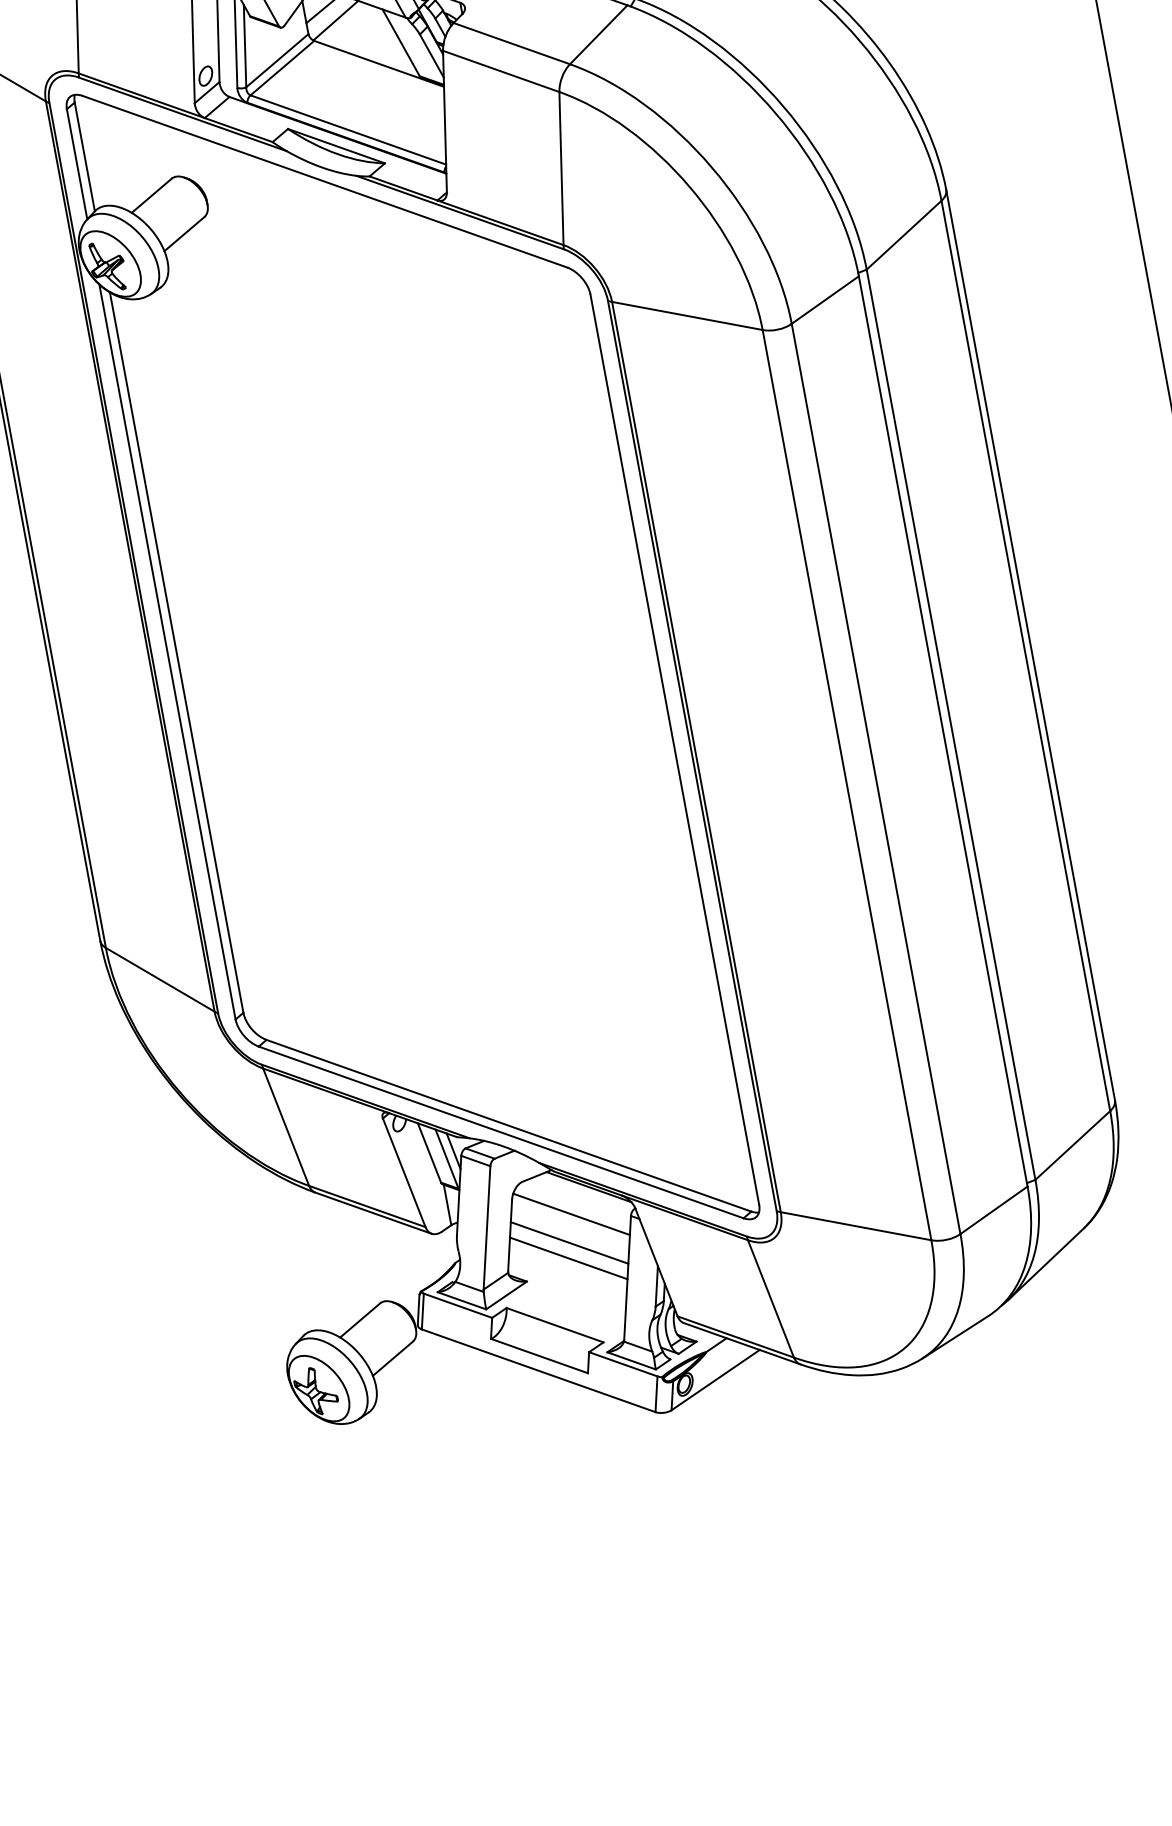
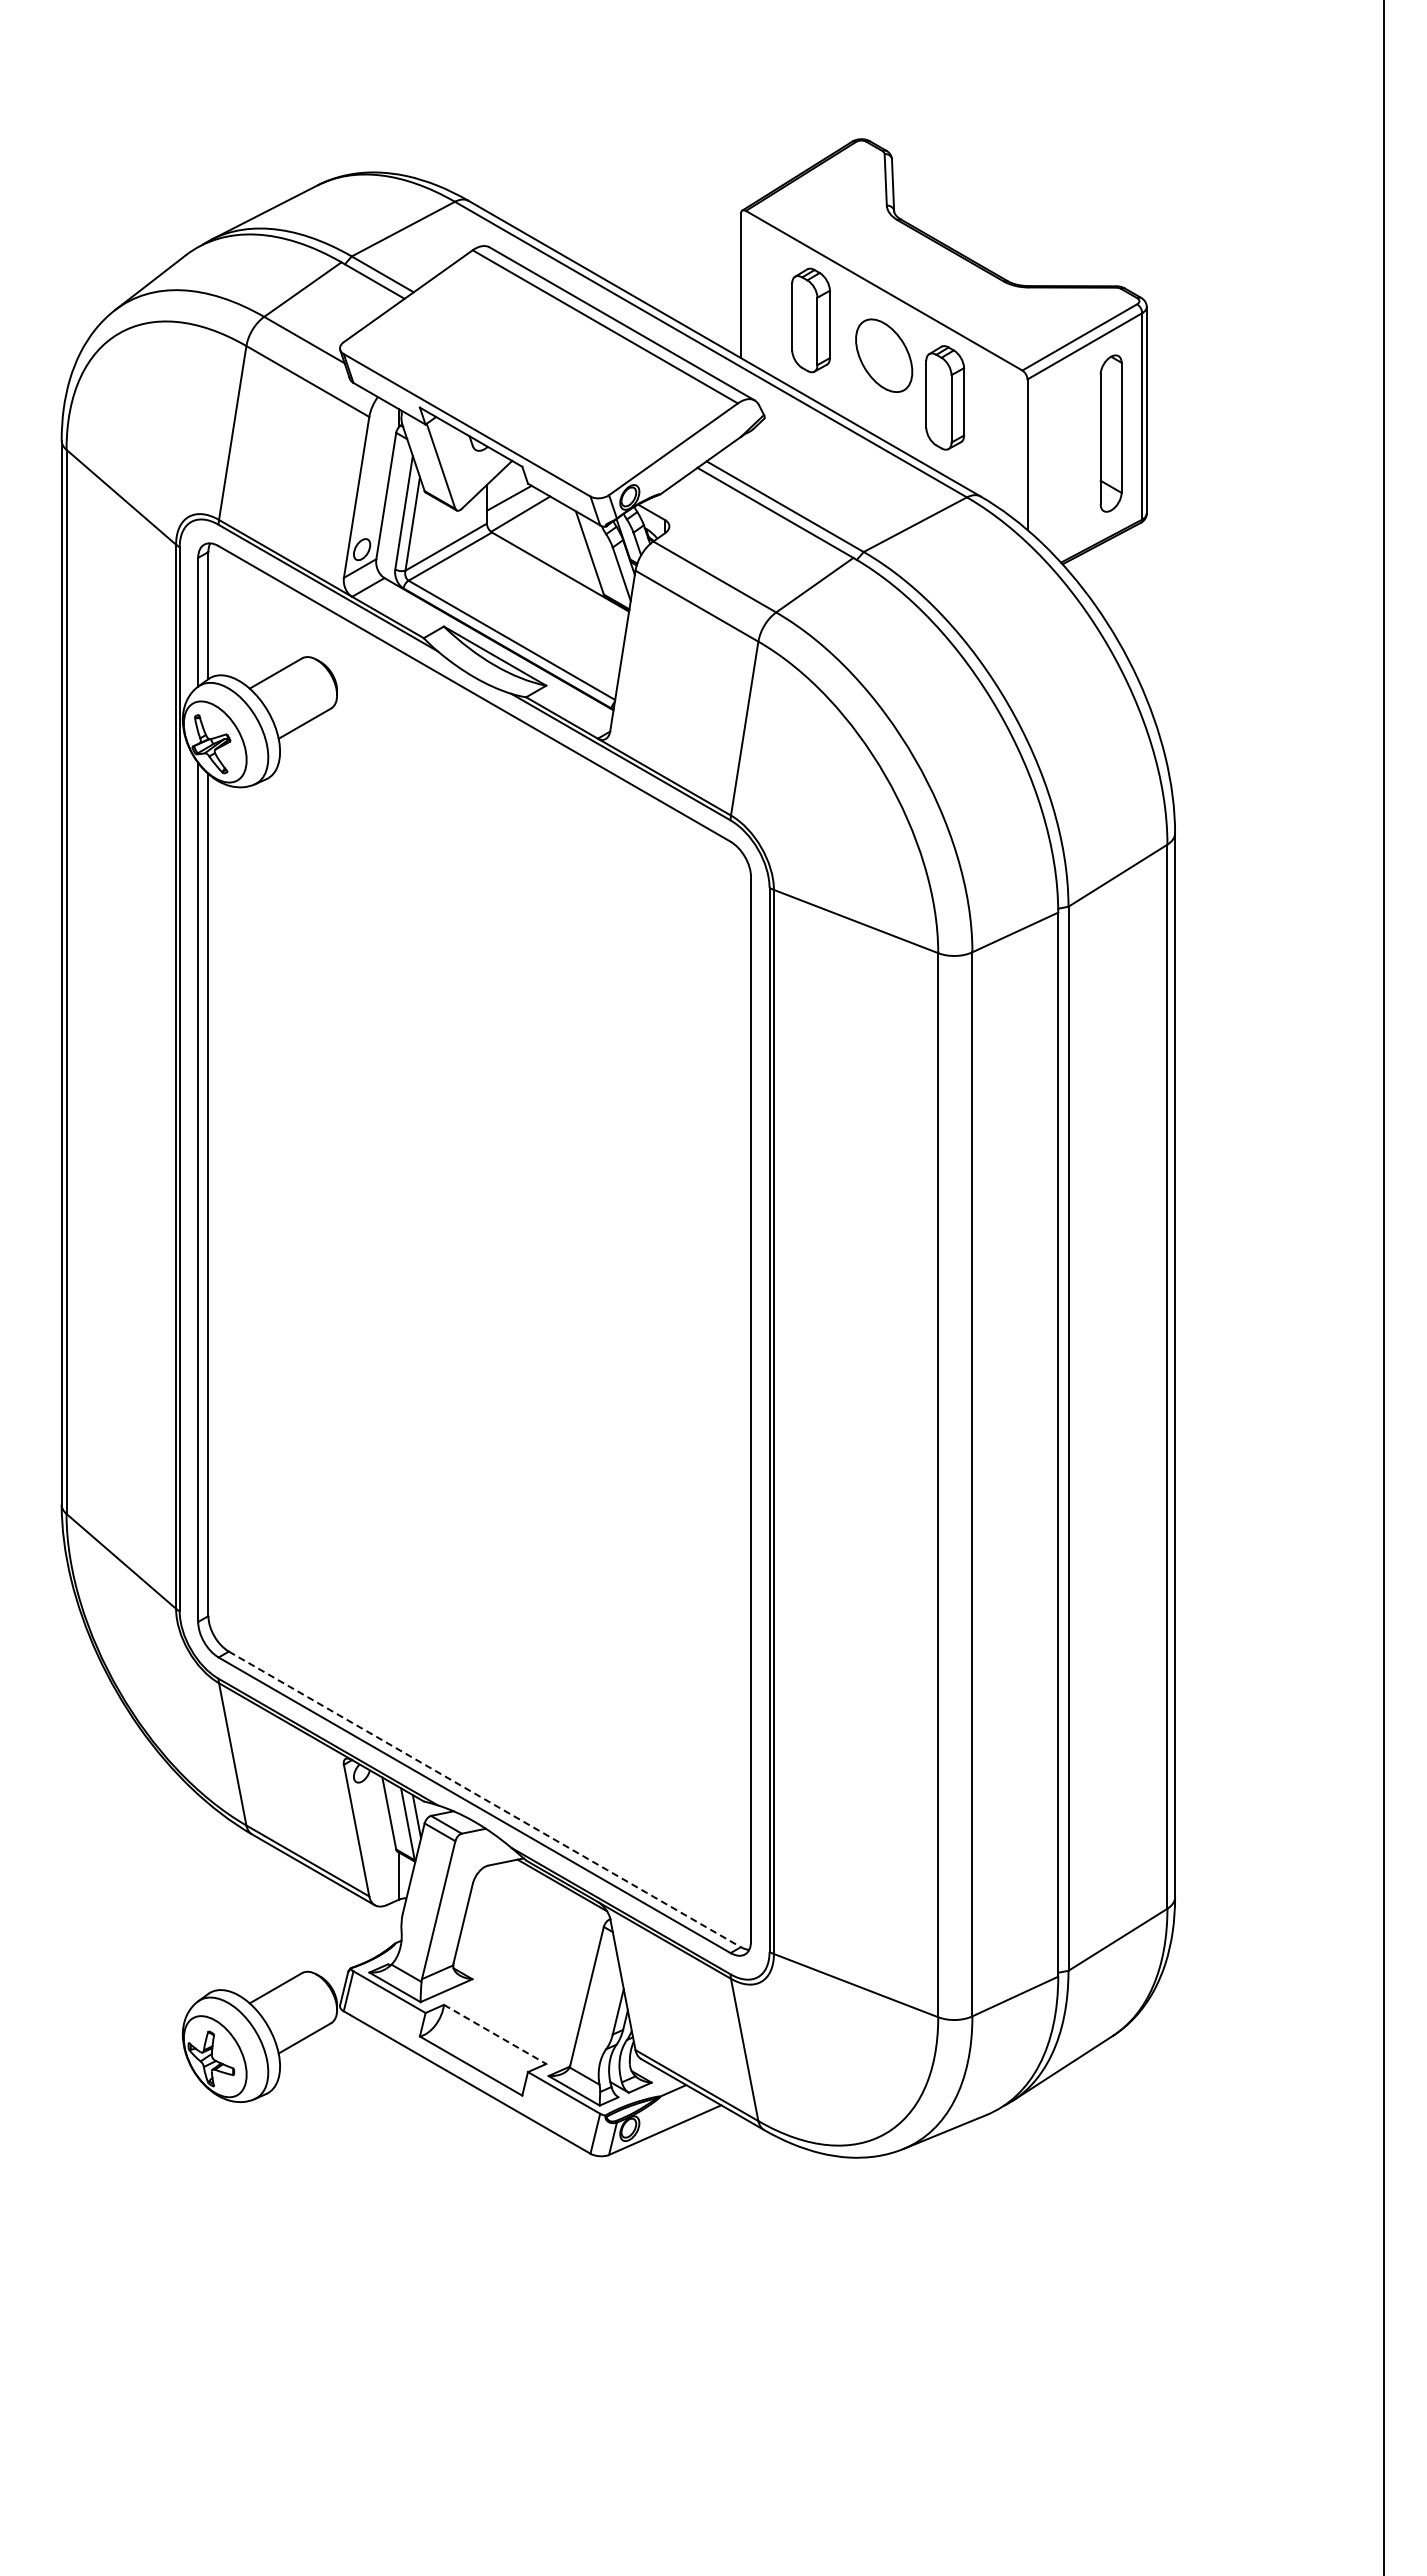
line: (508, 1125) -> (484, 1799), solid -> dashed
line: (571, 1214) -> (536, 1912), removed
line: (569, 1242) -> (528, 1944), removed
line: (568, 1258) -> (524, 1961), removed
line: (555, 1325) -> (495, 2034), solid -> dashed

